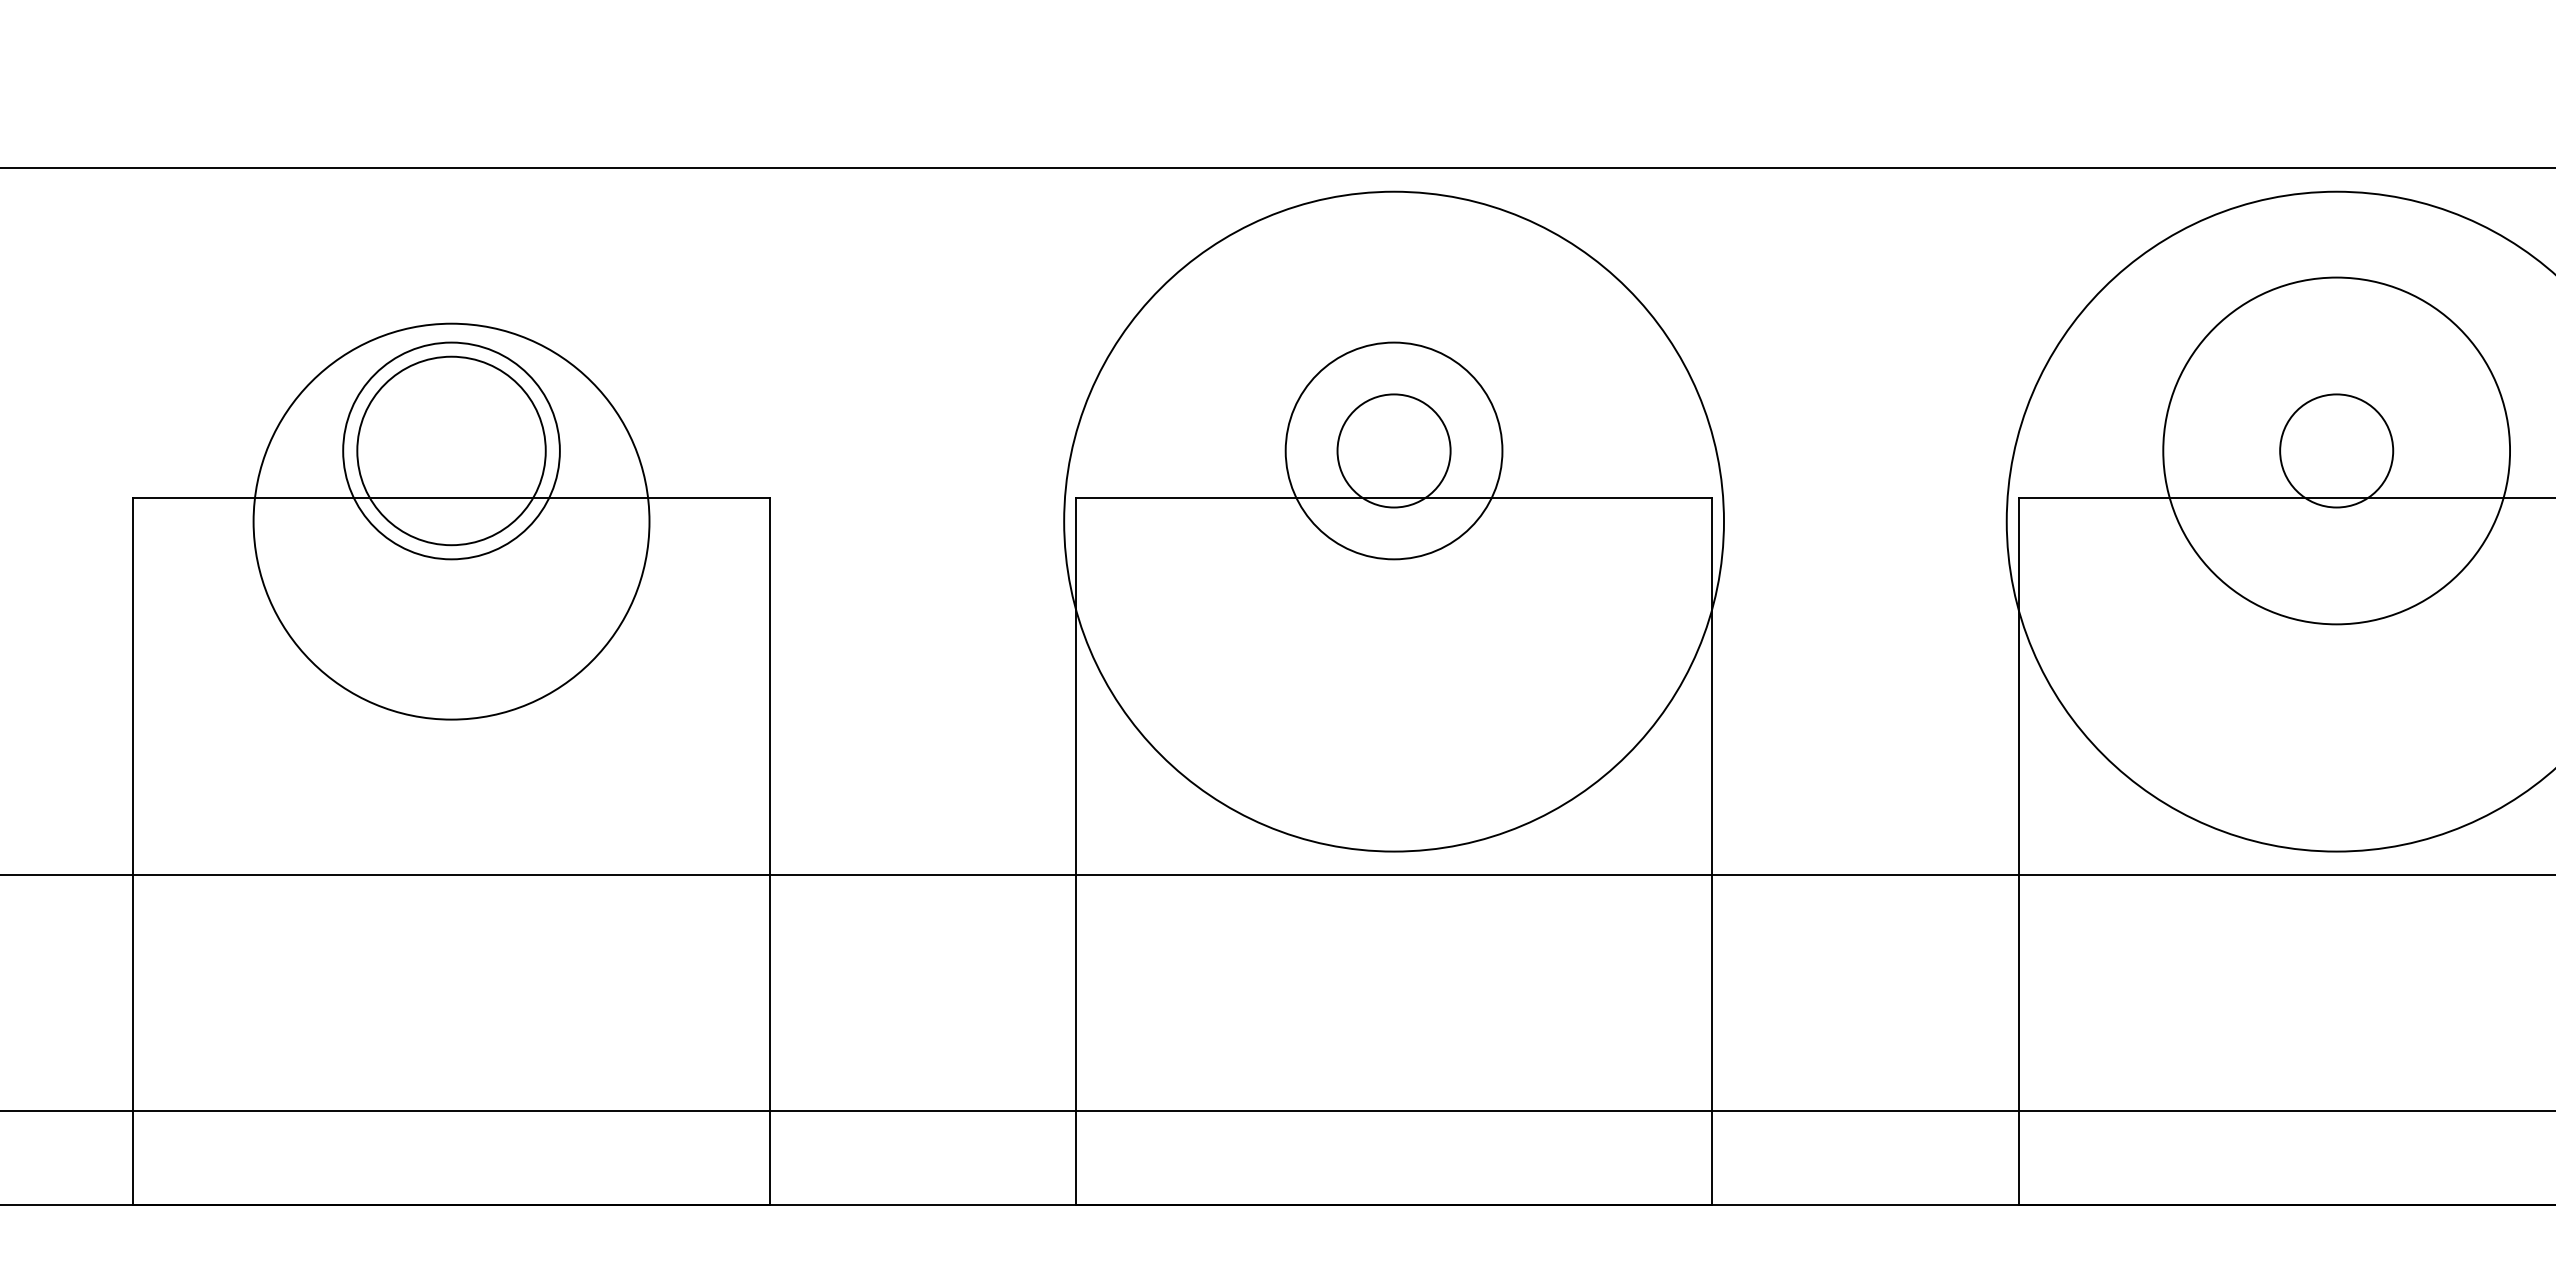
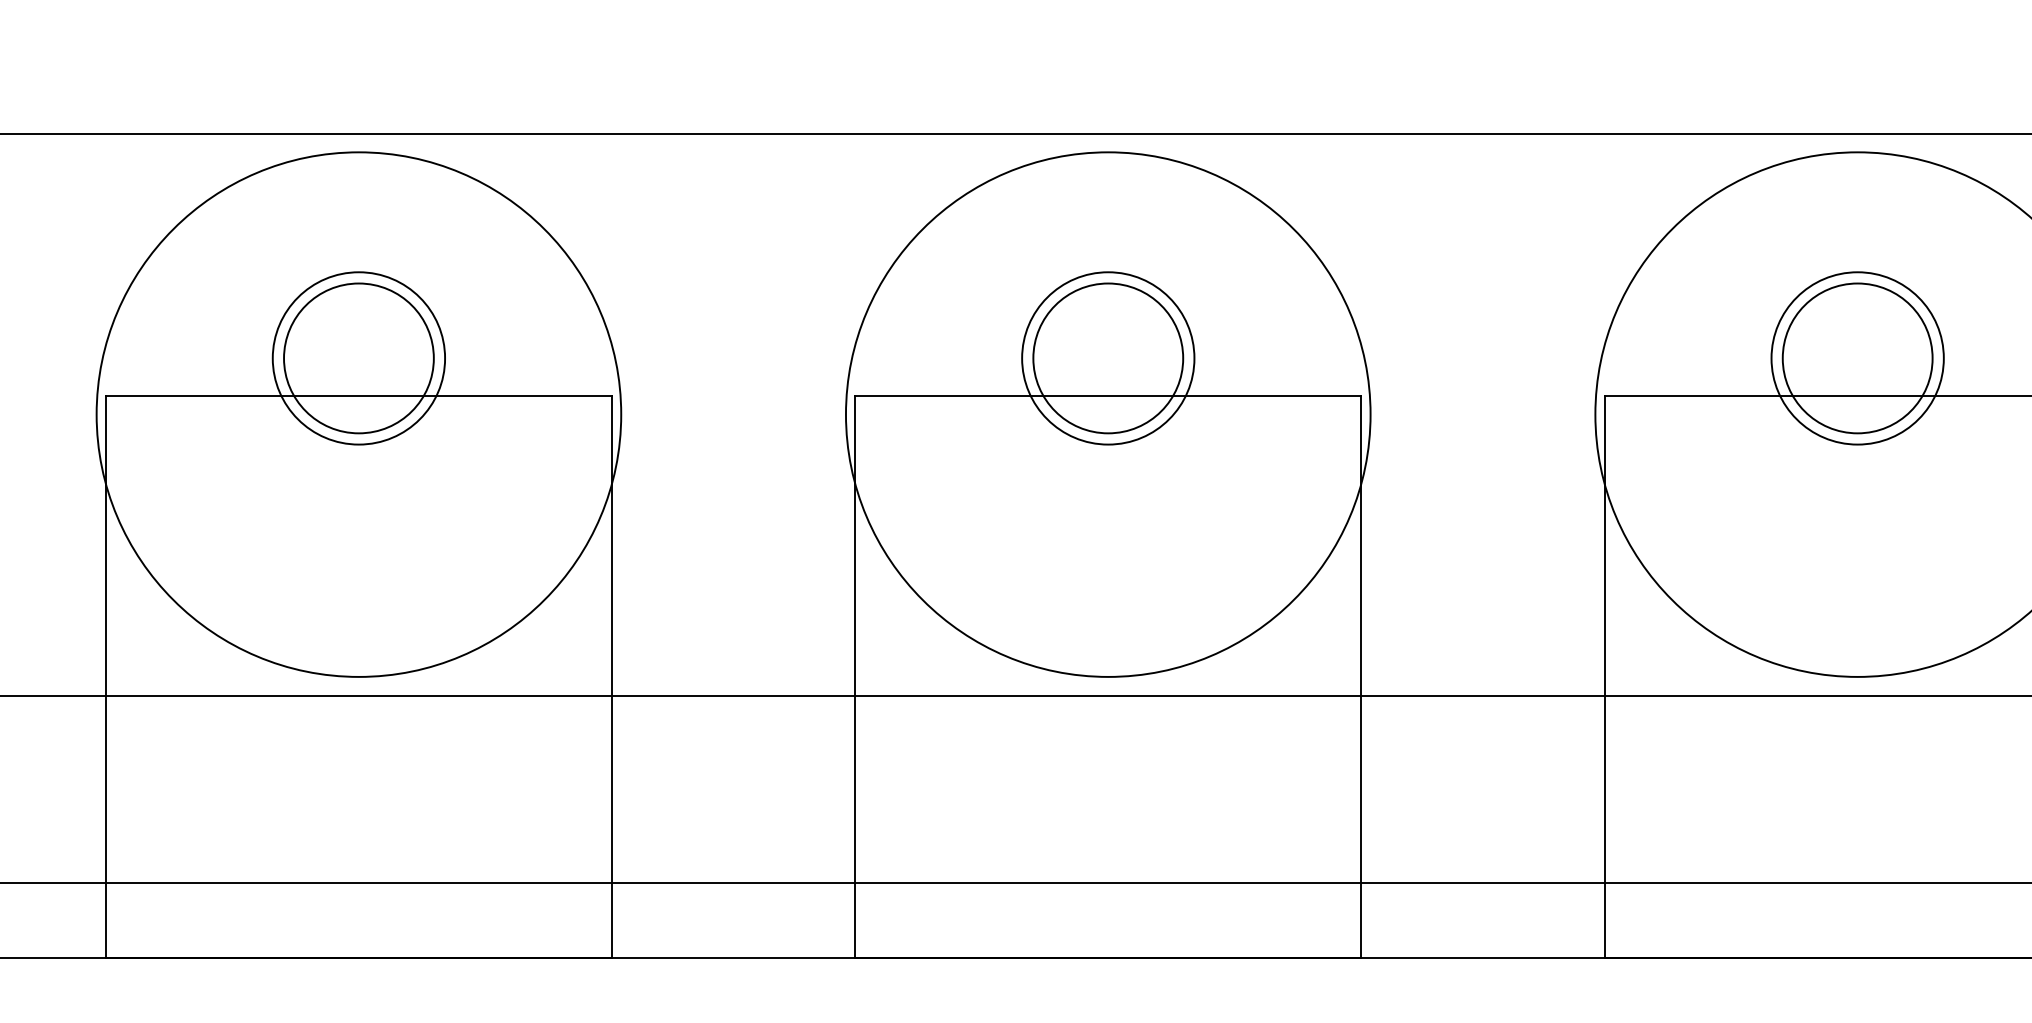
circle: (1394, 451) -> (1108, 358), size x1.67
circle: (2336, 451) -> (1857, 358), size x0.62
circle: (2336, 451) -> (1857, 358), size x1.67
circle: (450, 521) -> (358, 414), size x1.67

